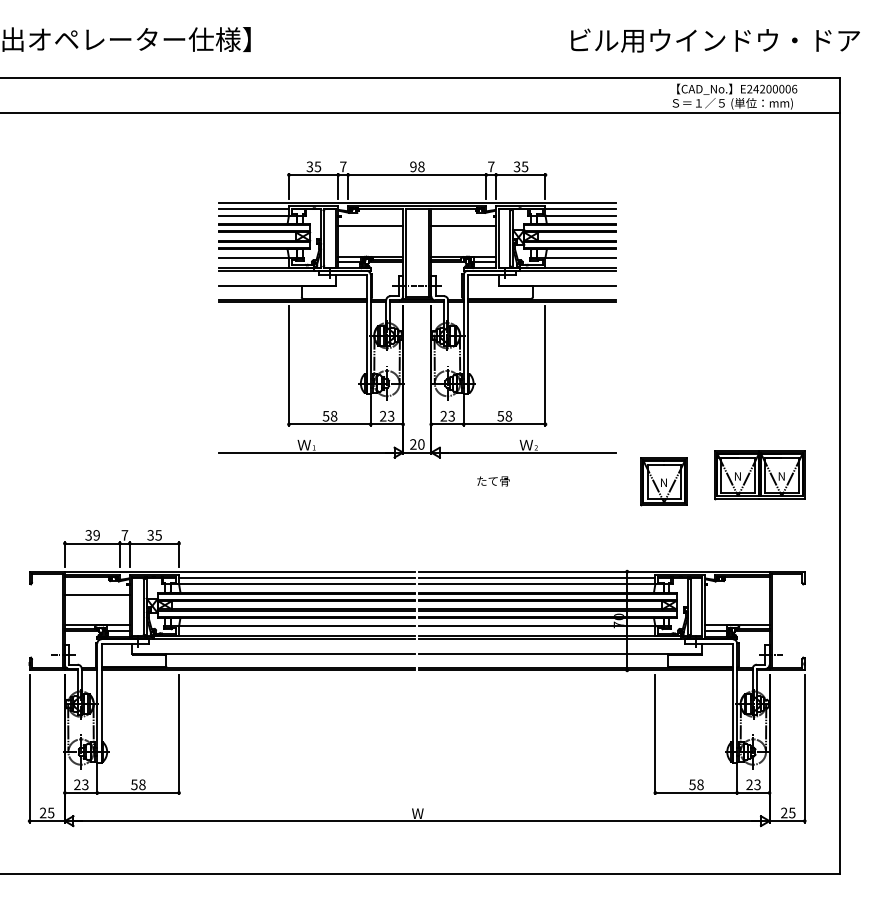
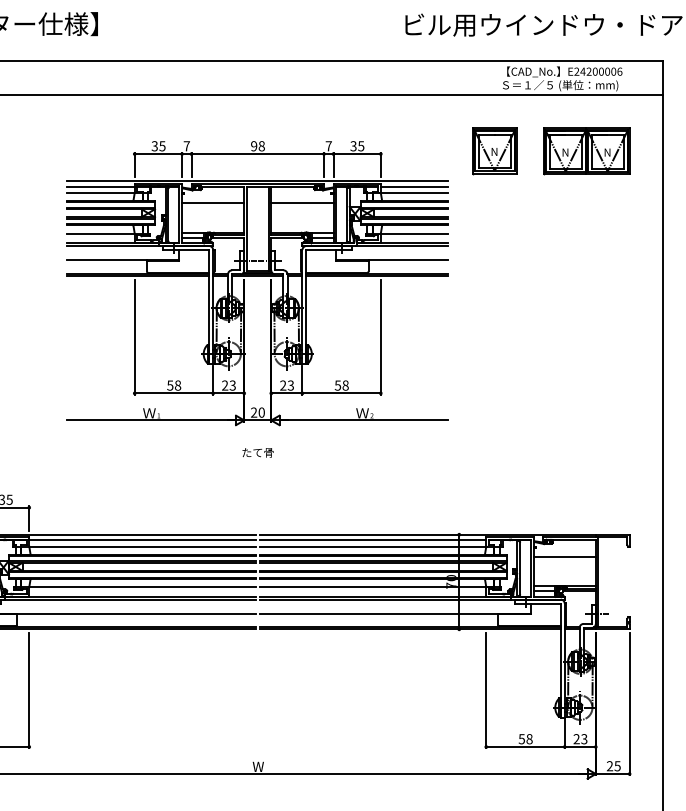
part: (759, 475) -> (586, 151), moved
text: (493, 481) -> (258, 452), moved
part: (663, 481) -> (494, 150), moved
line: (736, 594) -> (564, 556), added

